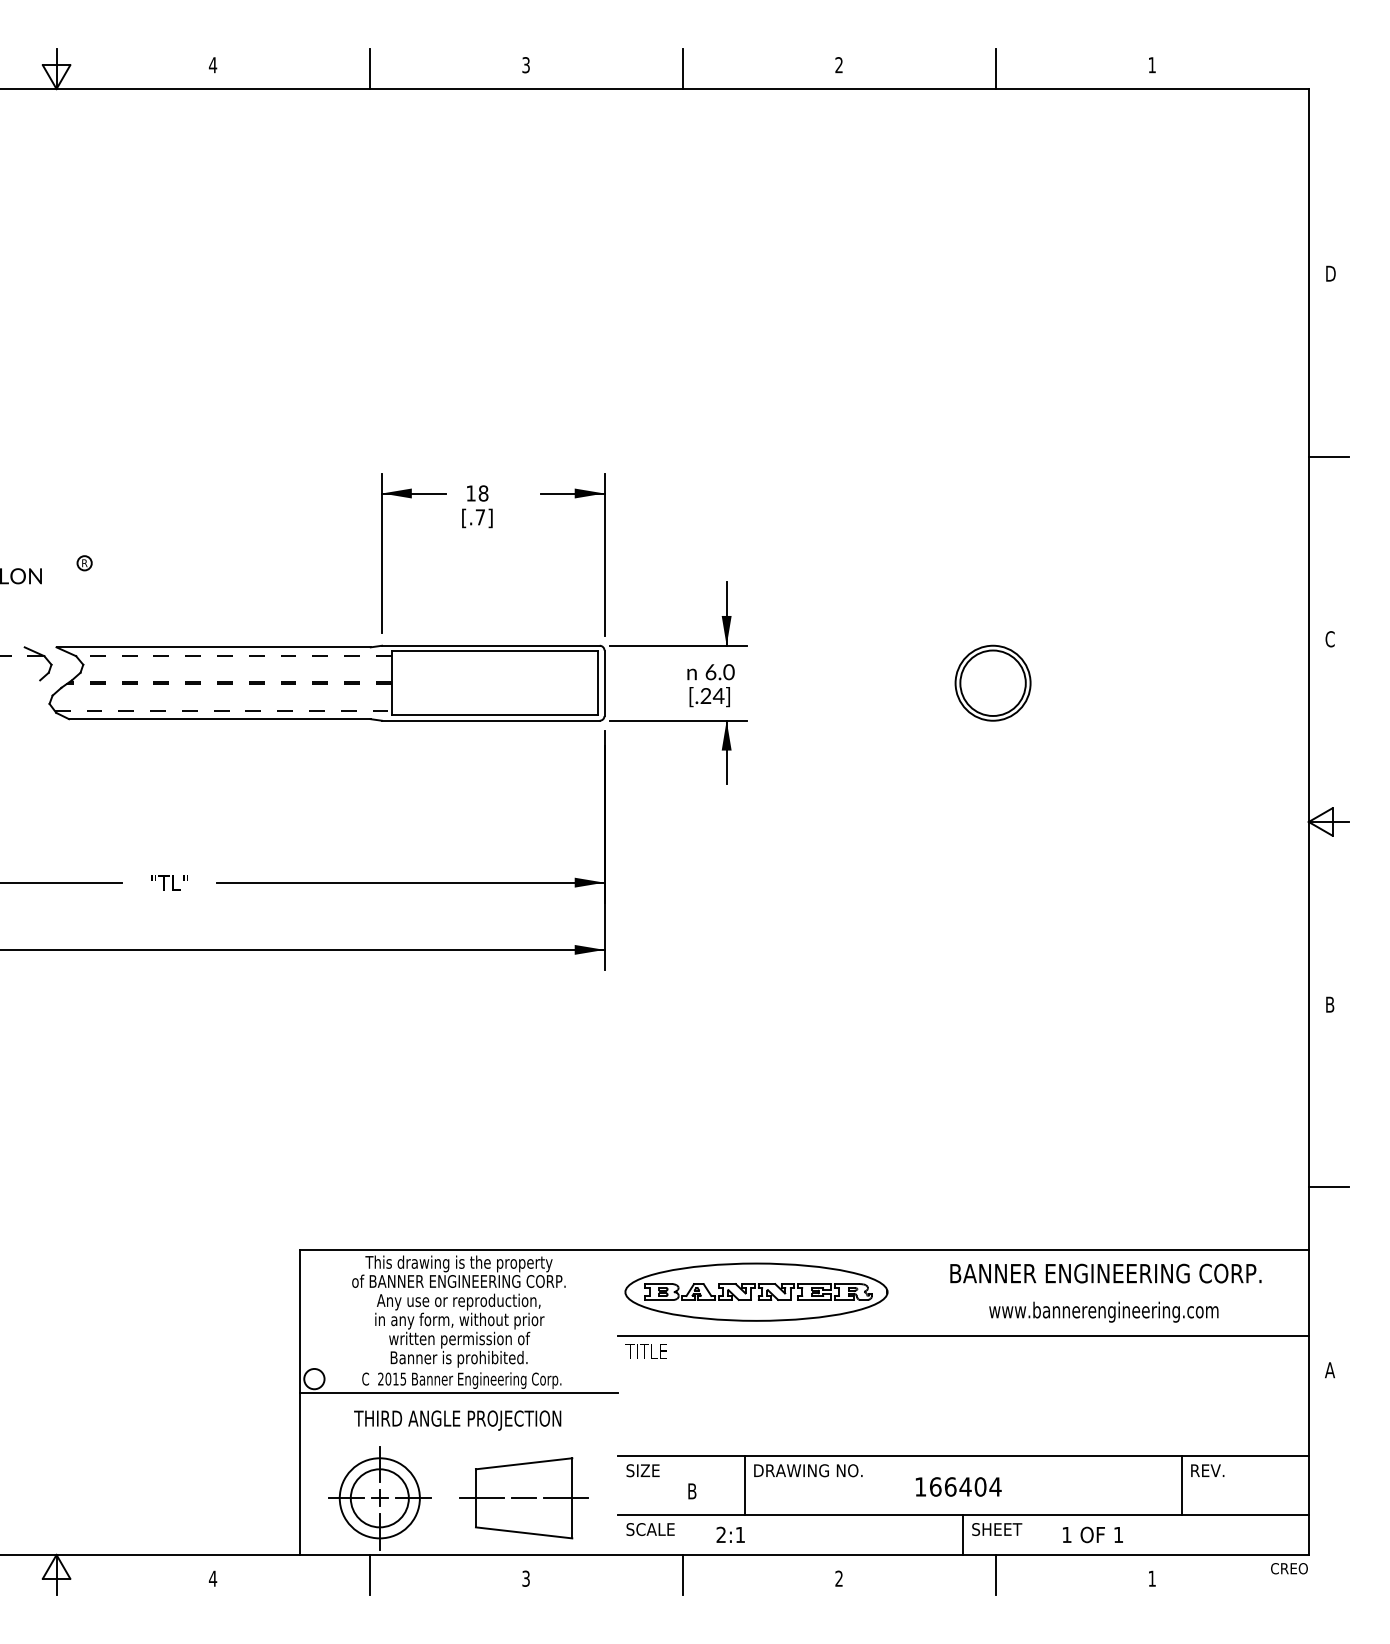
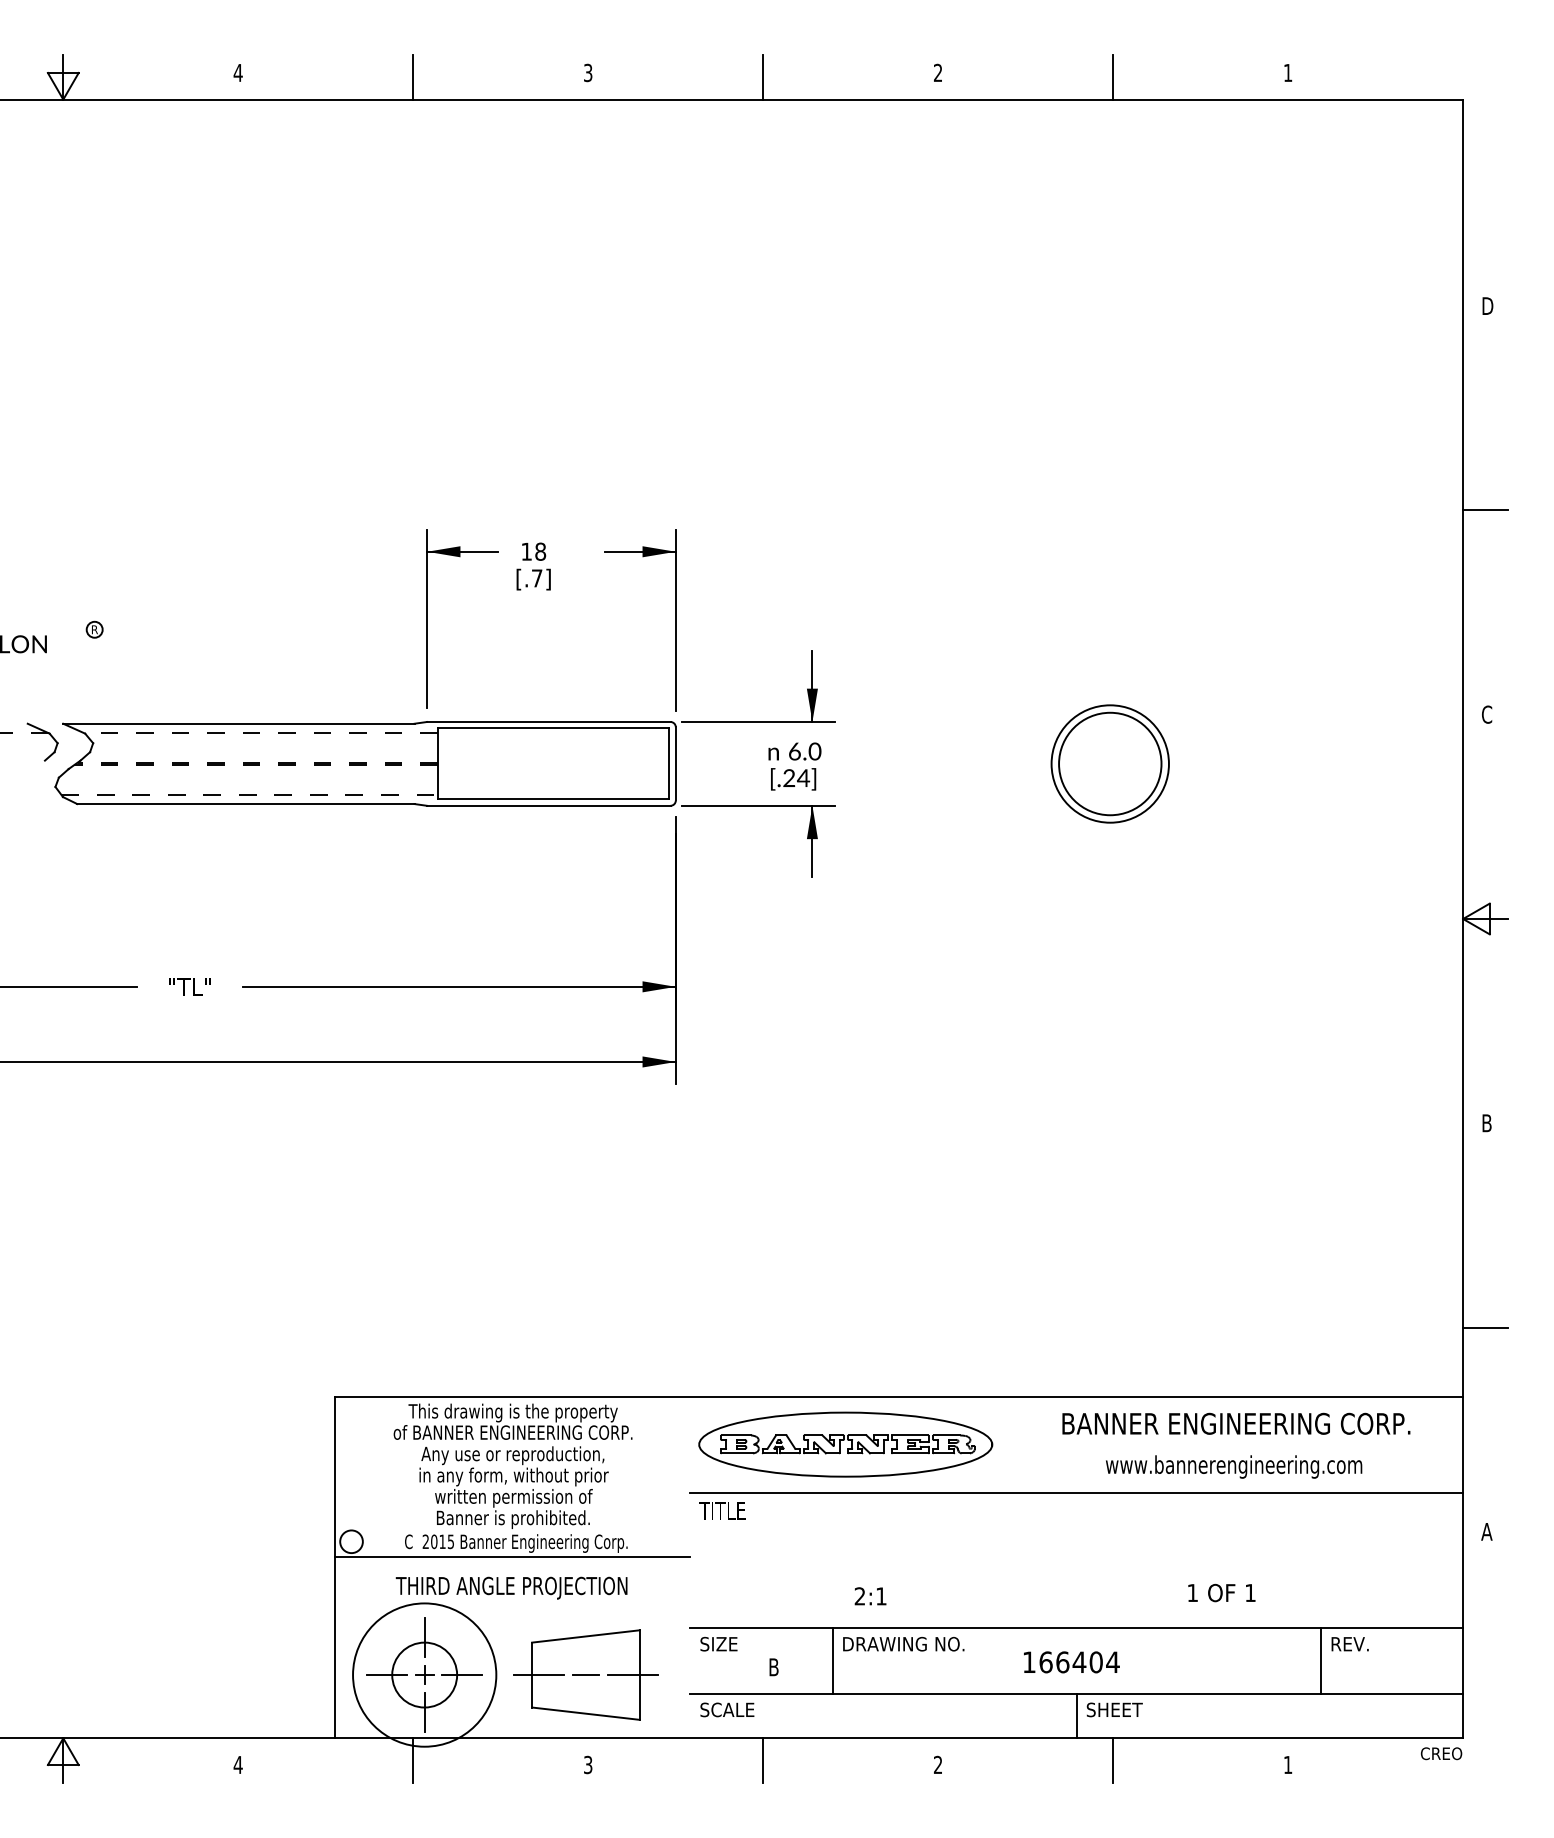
part: (992, 682) -> (1109, 763), size x1.4
circle: (379, 1498) -> (424, 1675), size x1.6
text: (730, 1534) -> (870, 1595), moved
text: (1092, 1534) -> (1221, 1592), moved

